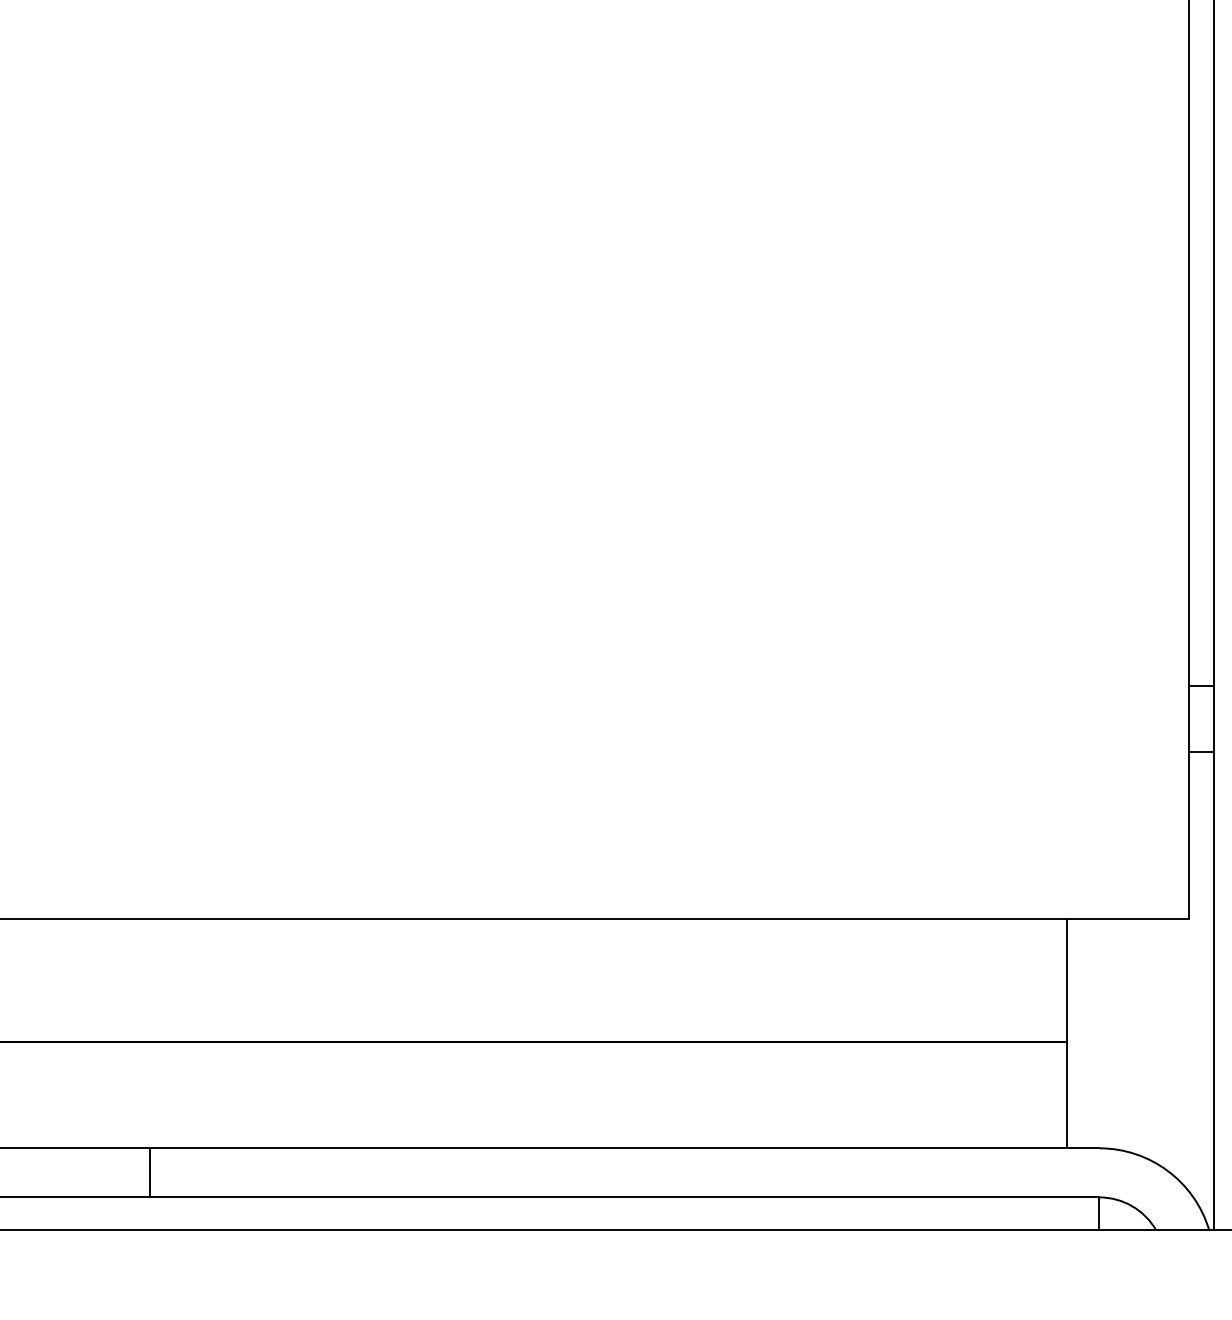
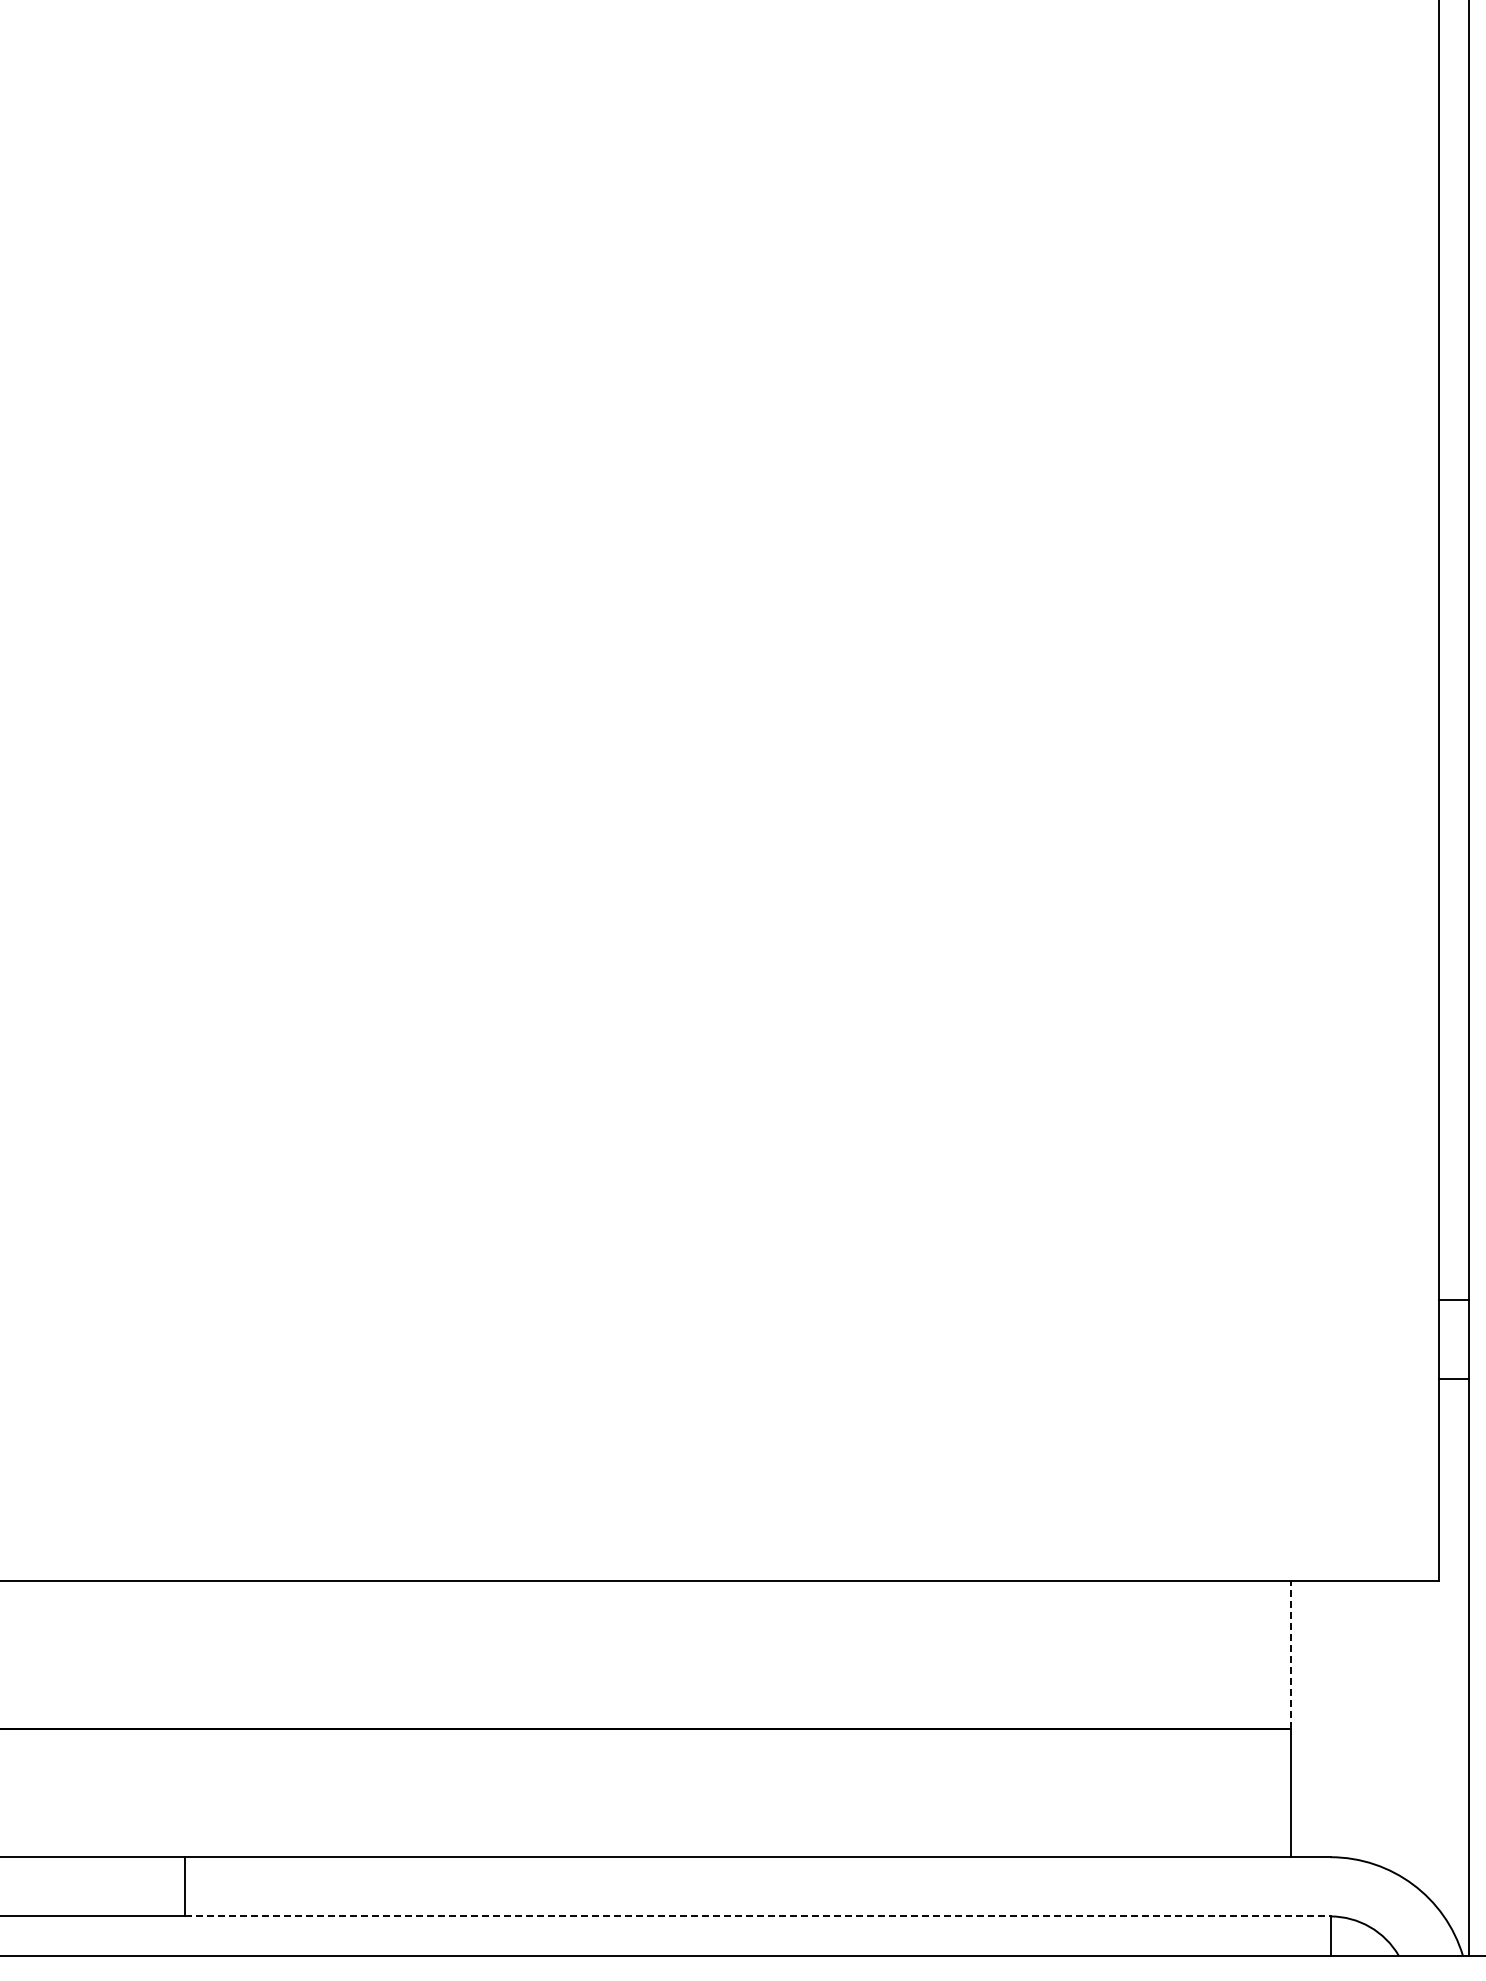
line: (1067, 980) -> (1291, 1654), solid -> dashed
line: (624, 1197) -> (757, 1916), solid -> dashed

